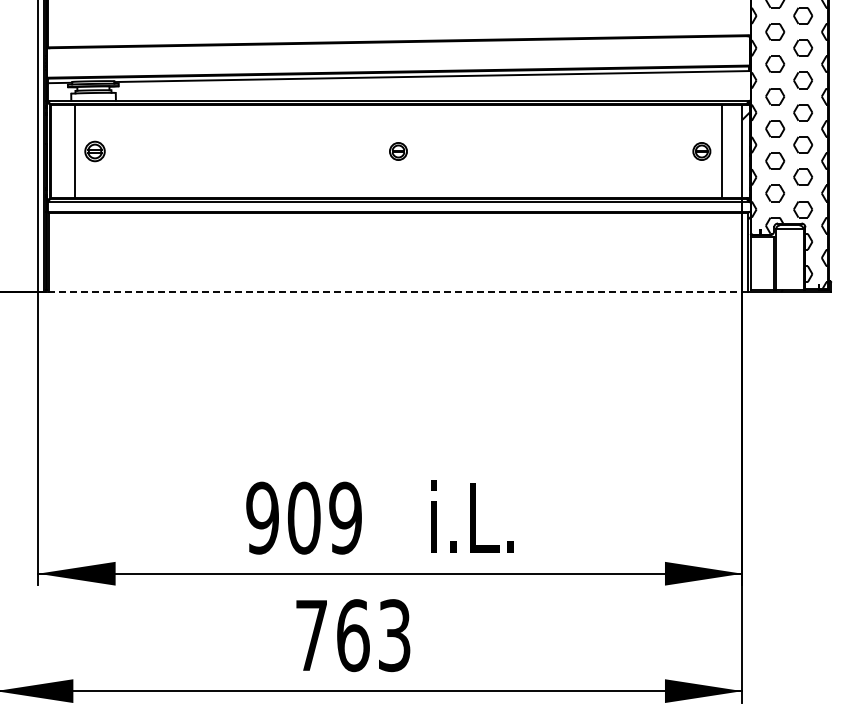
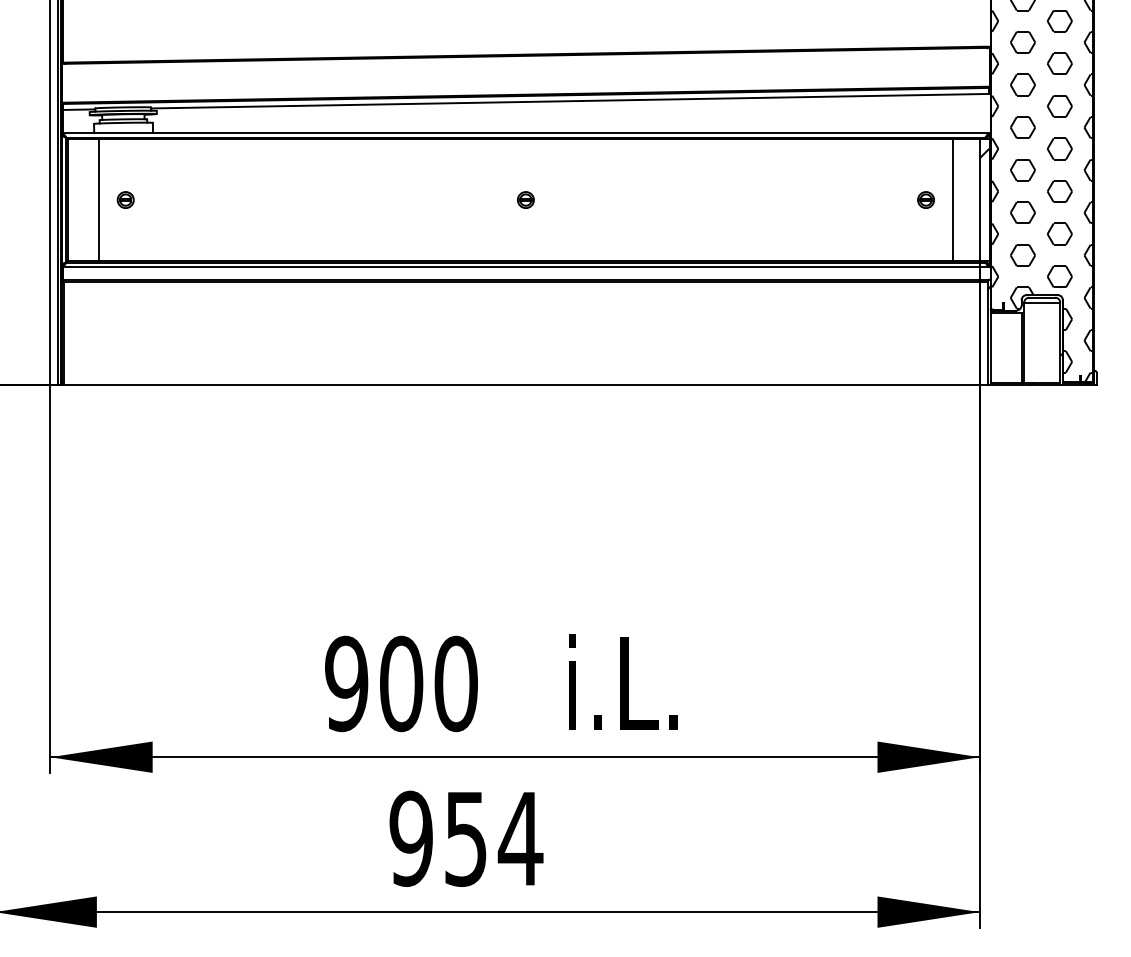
part: (95, 151) -> (126, 200), size x0.62
part: (398, 151) -> (525, 200), size x0.71
part: (701, 151) -> (925, 200), size x0.71
line: (398, 291) -> (525, 384), dashed -> solid
text: (345, 517) -> (455, 683), 909 -> 900
text: (353, 635) -> (466, 838), 763 -> 954

